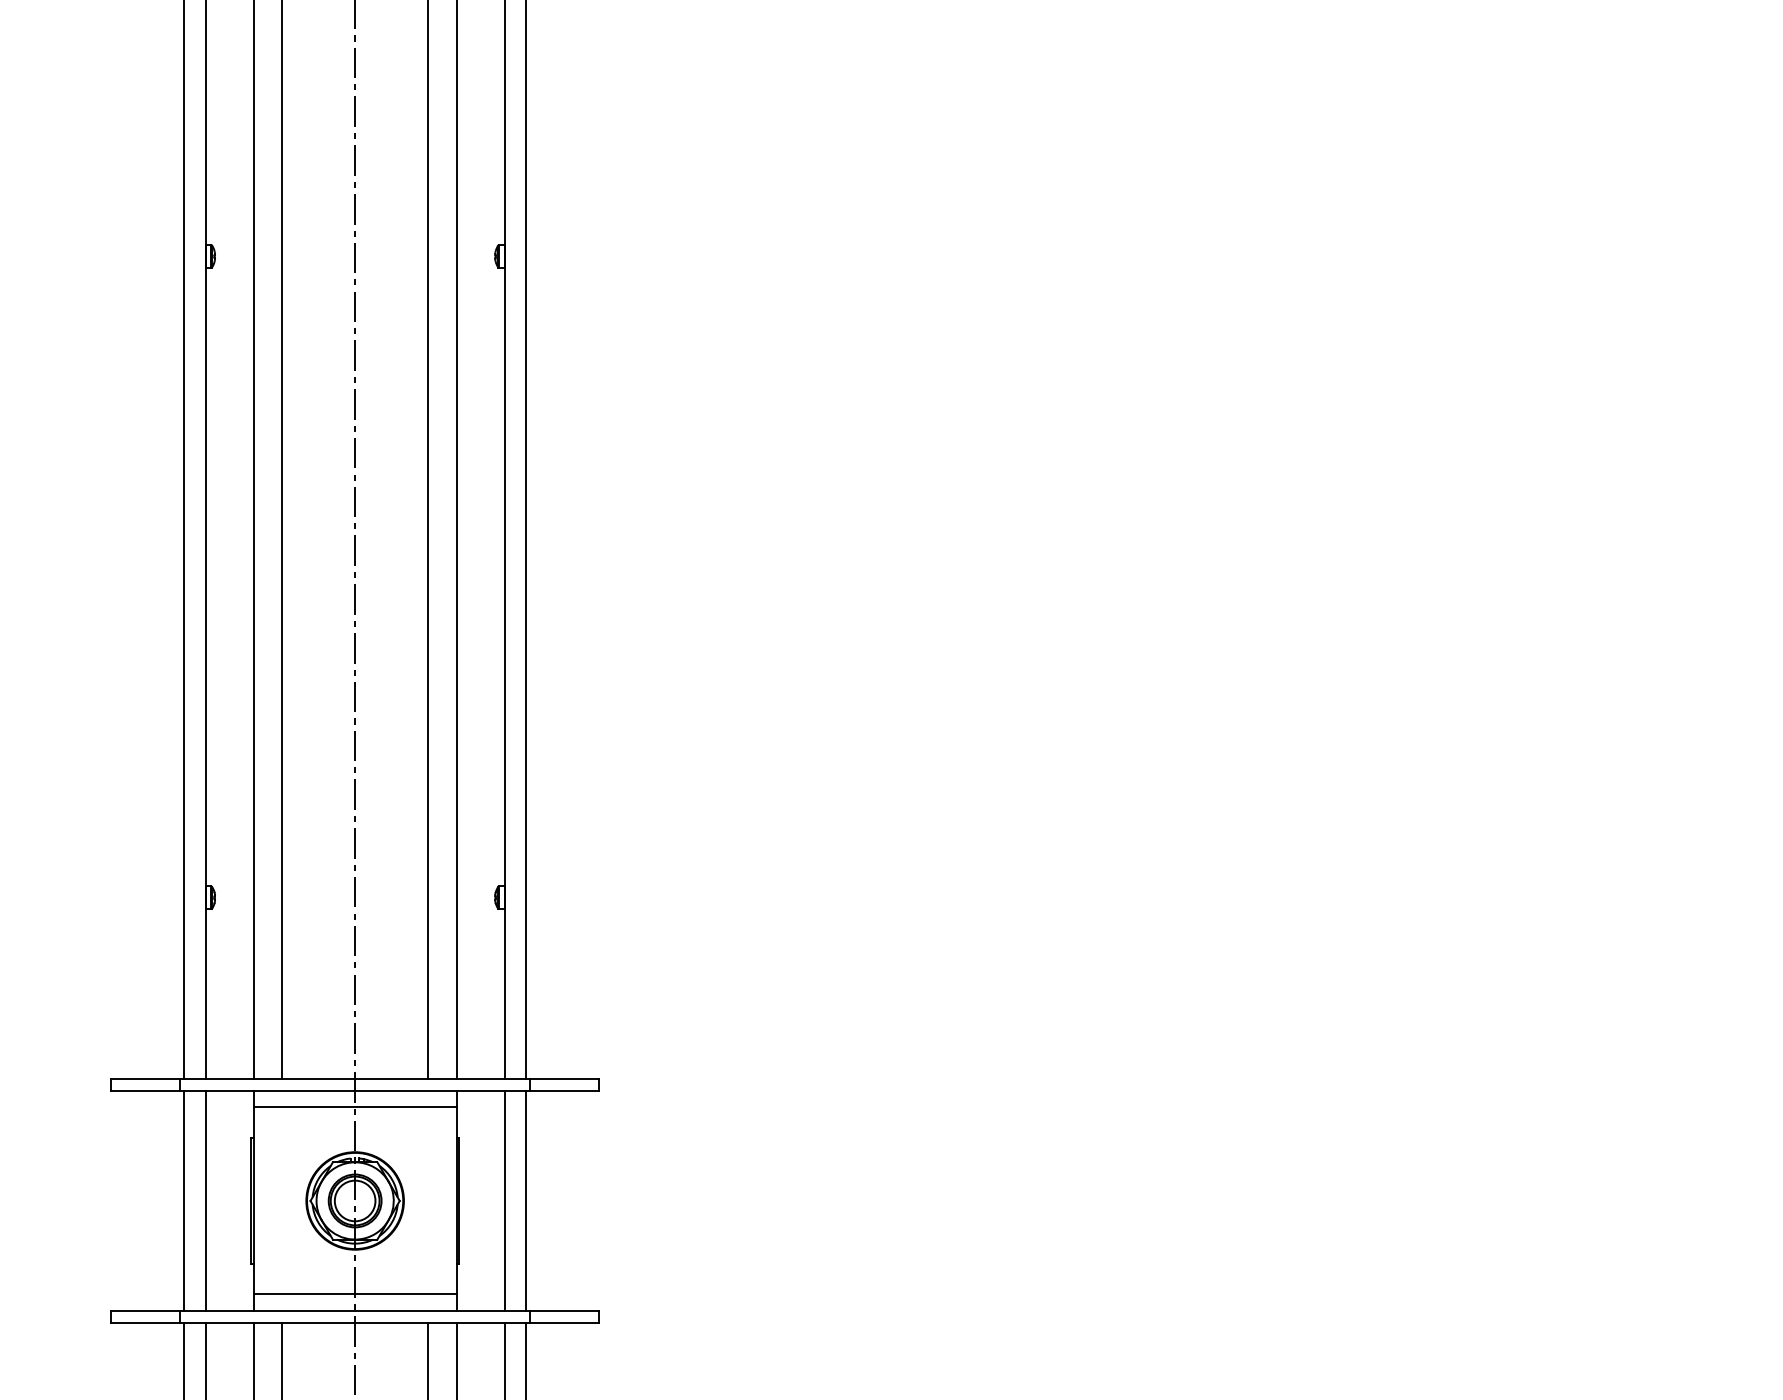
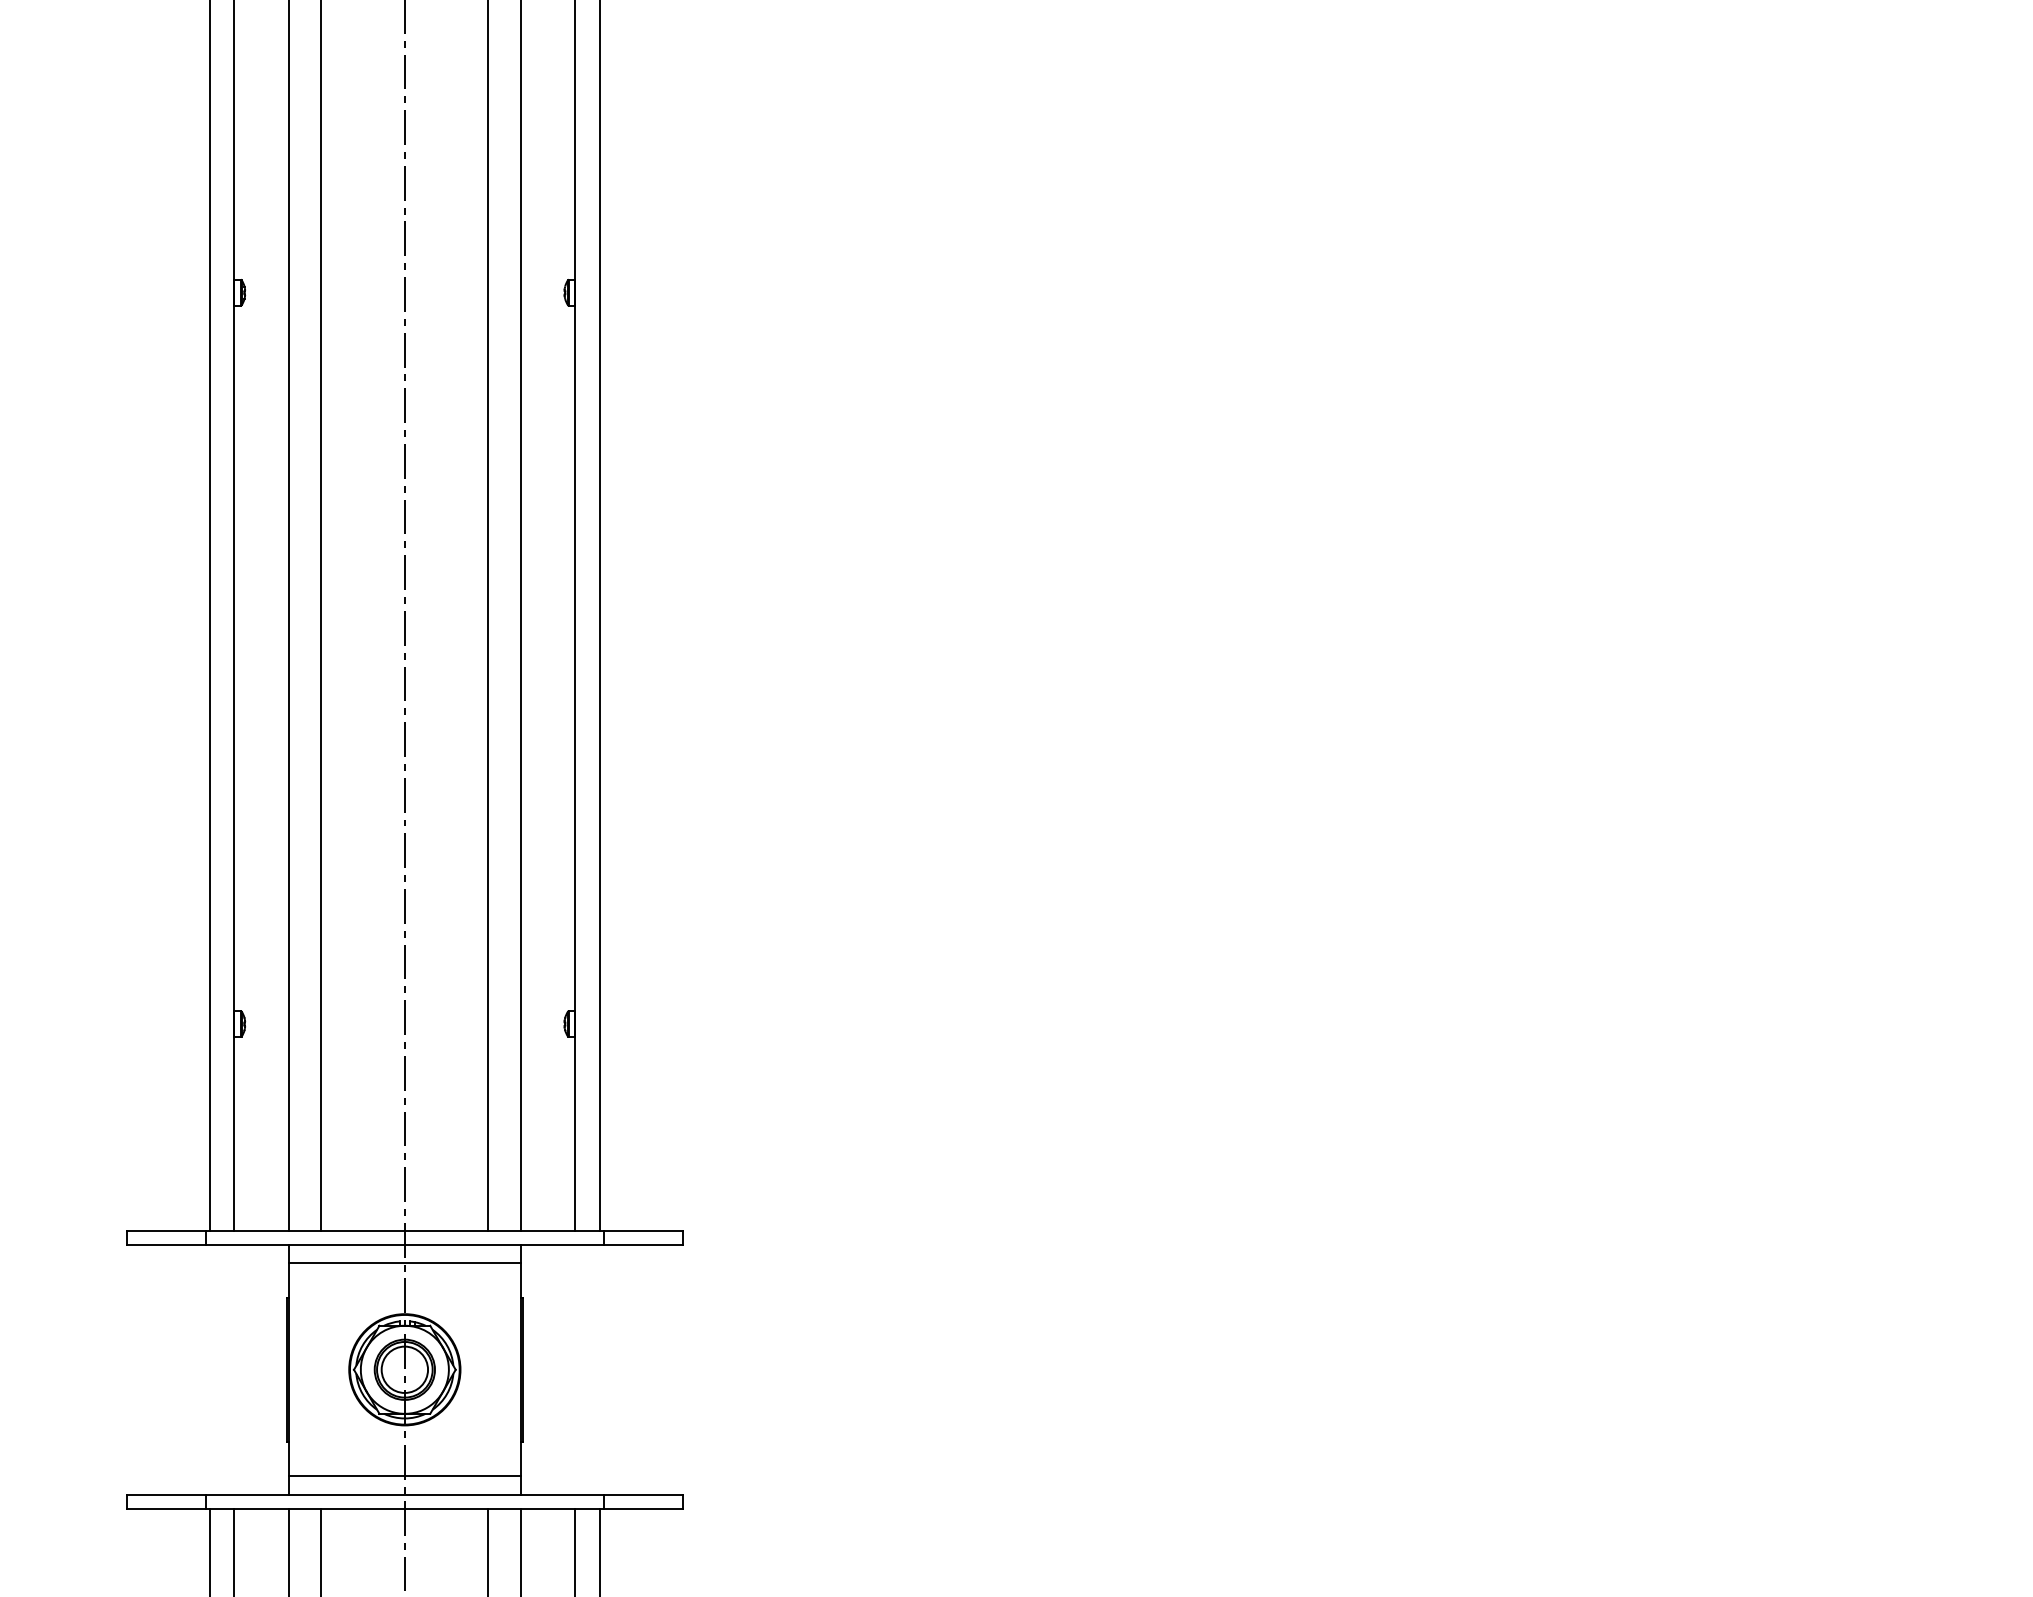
line: (184, 1200) -> (210, 1369), removed
line: (205, 1200) -> (234, 1369), removed
line: (504, 1200) -> (575, 1369), removed
line: (525, 1200) -> (599, 1369), removed

